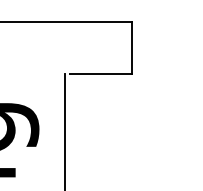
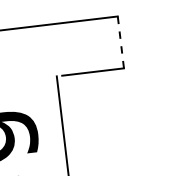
line: (132, 47) -> (120, 42), solid -> dashed

